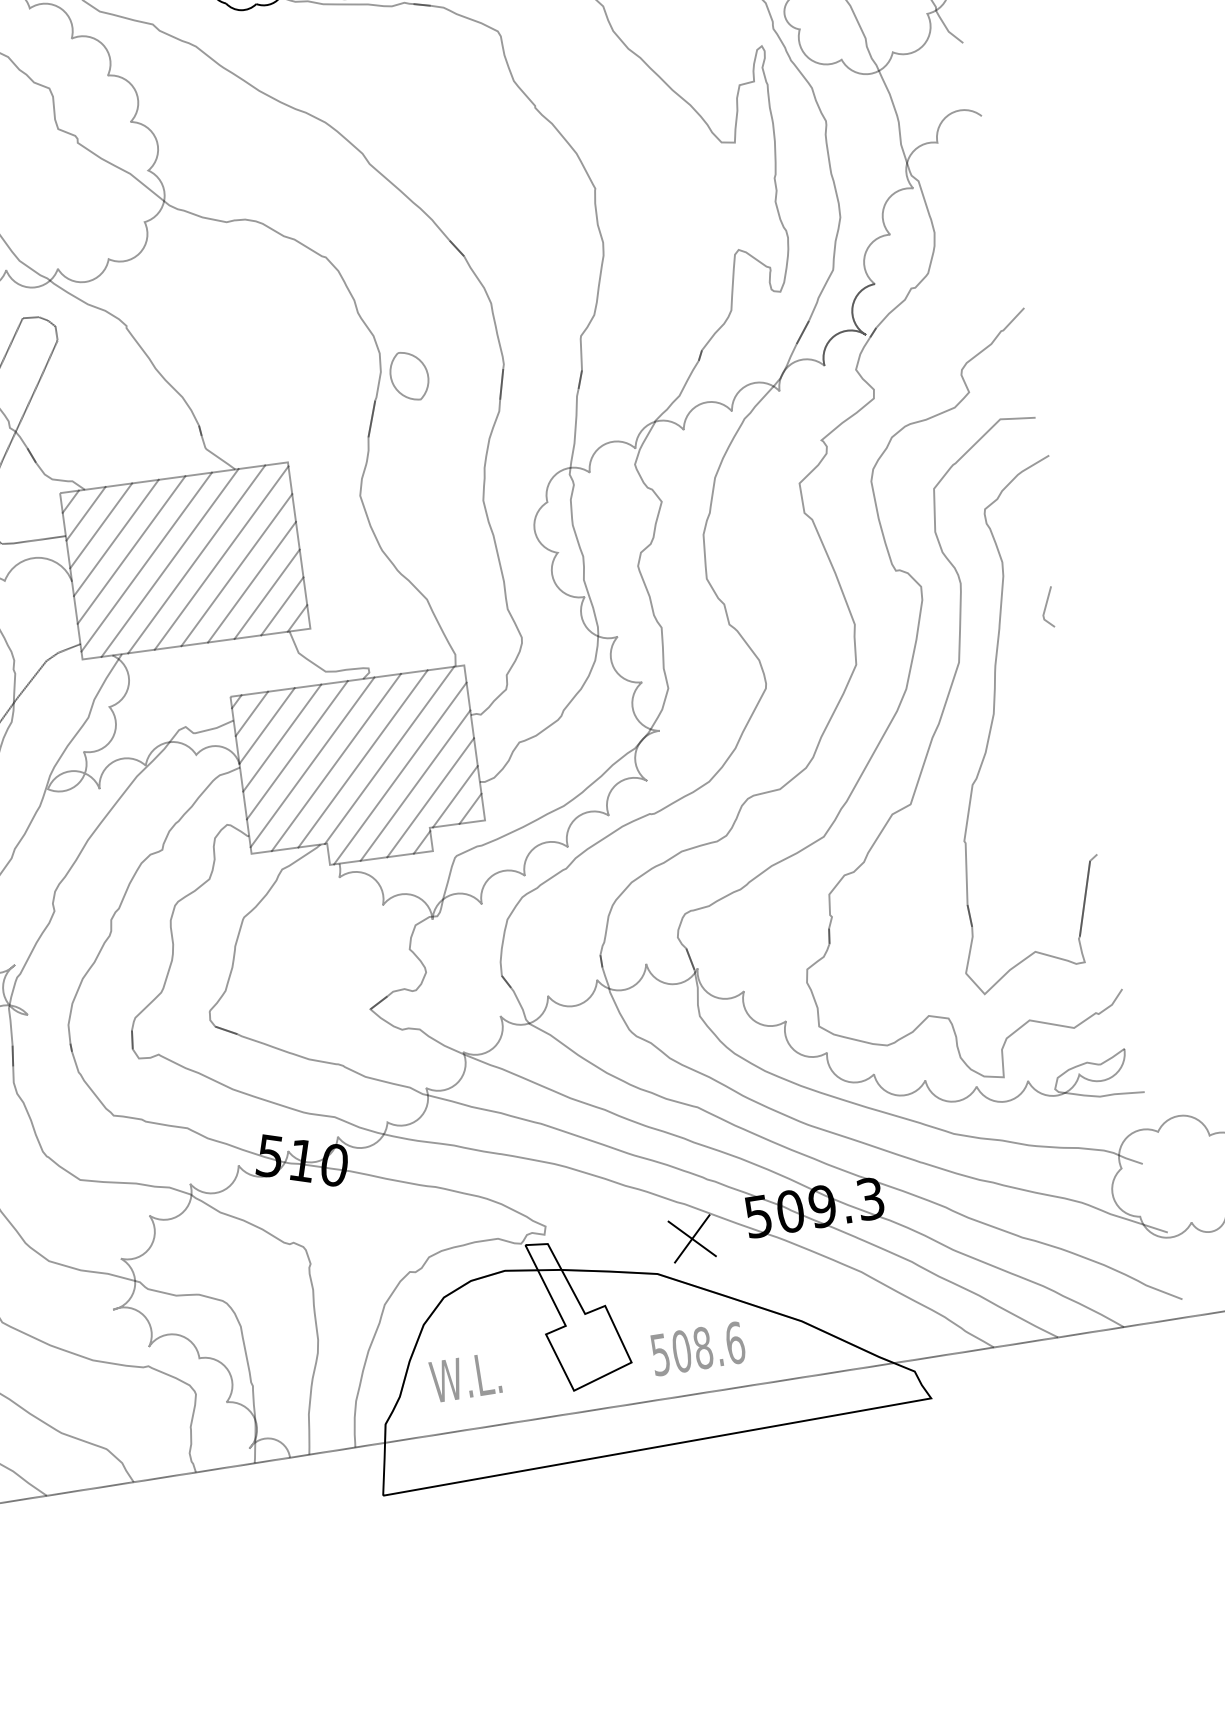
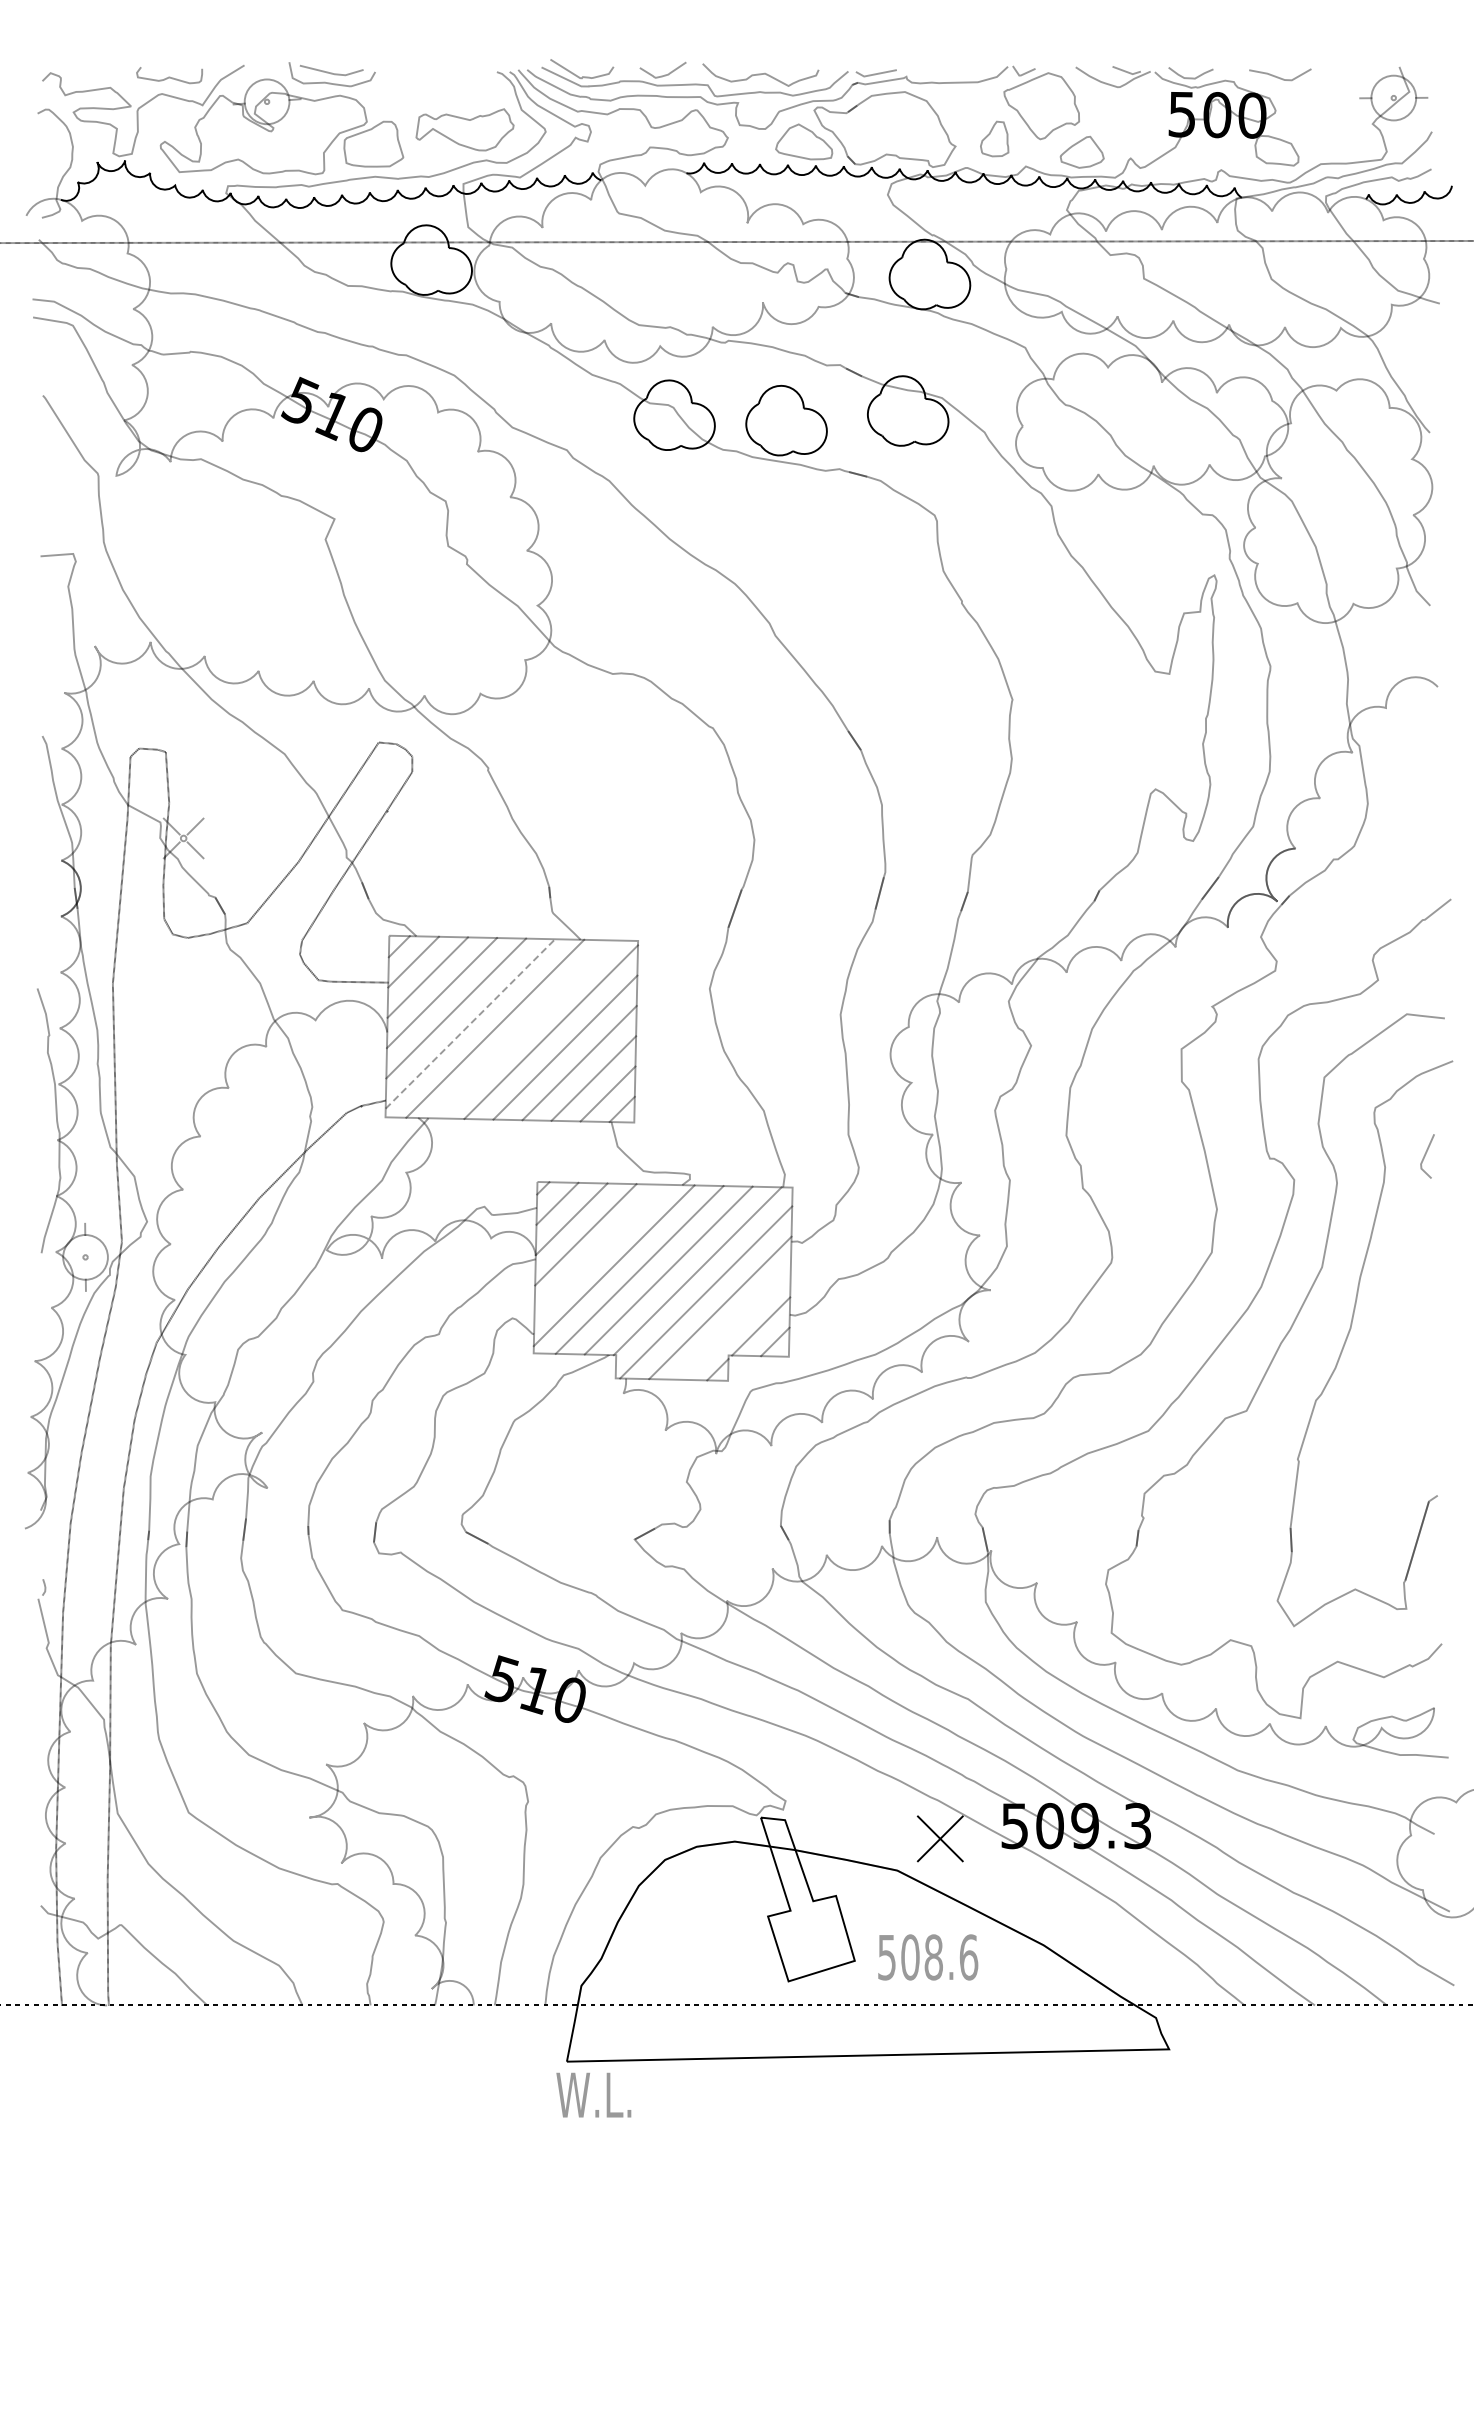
part: (409, 375) -> (782, 868), removed
line: (196, 559) -> (524, 1029), removed
line: (146, 561) -> (470, 1023), solid -> dashed
line: (1046, 607) -> (1425, 1156), moved
line: (296, 749) -> (599, 1249), removed
line: (430, 797) -> (734, 1323), removed
text: (465, 1377) -> (593, 2095), moved

